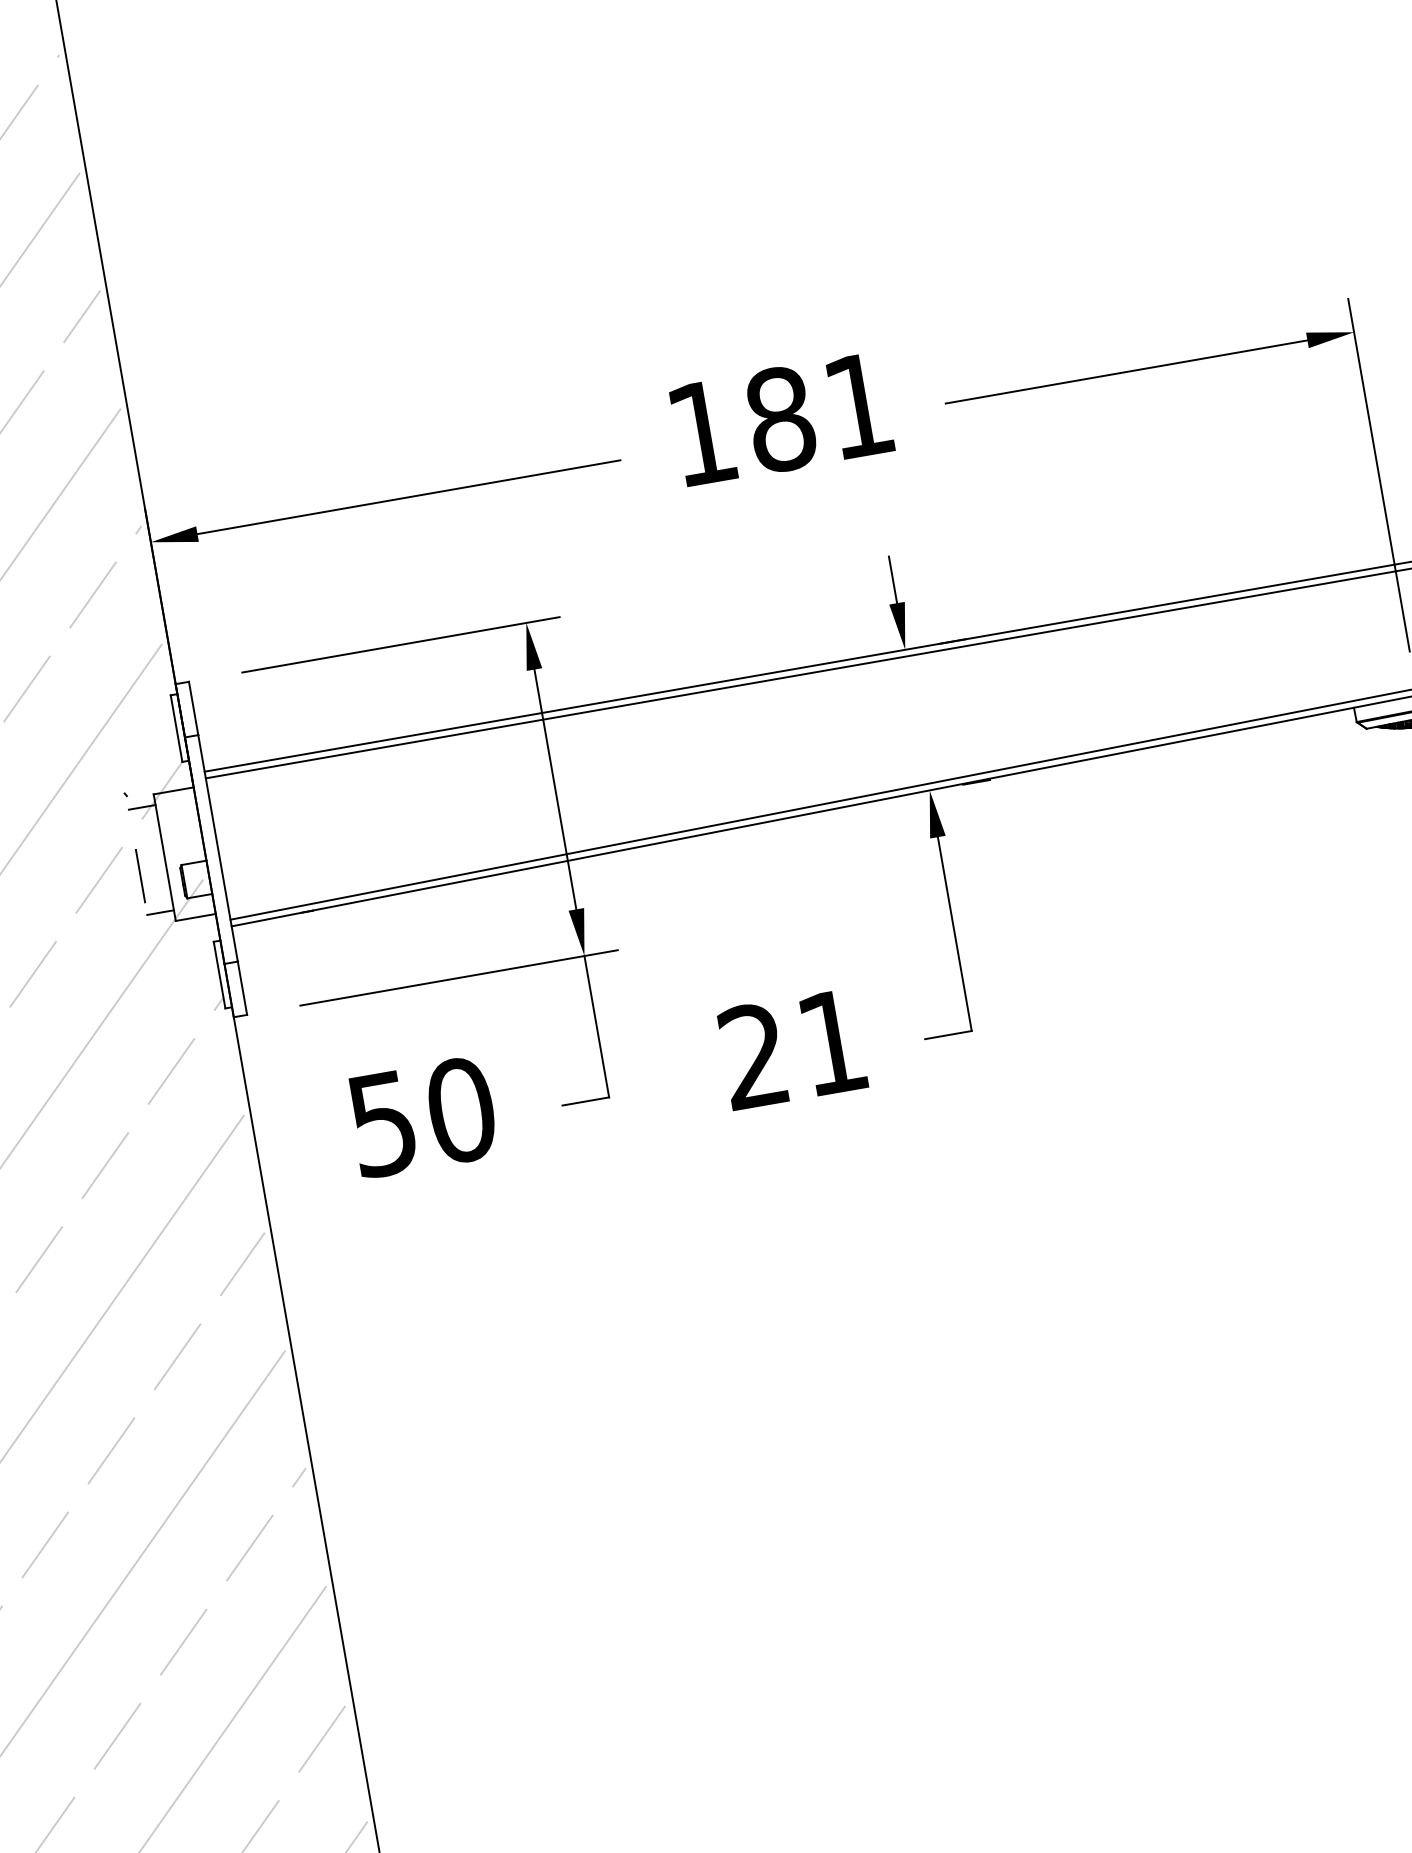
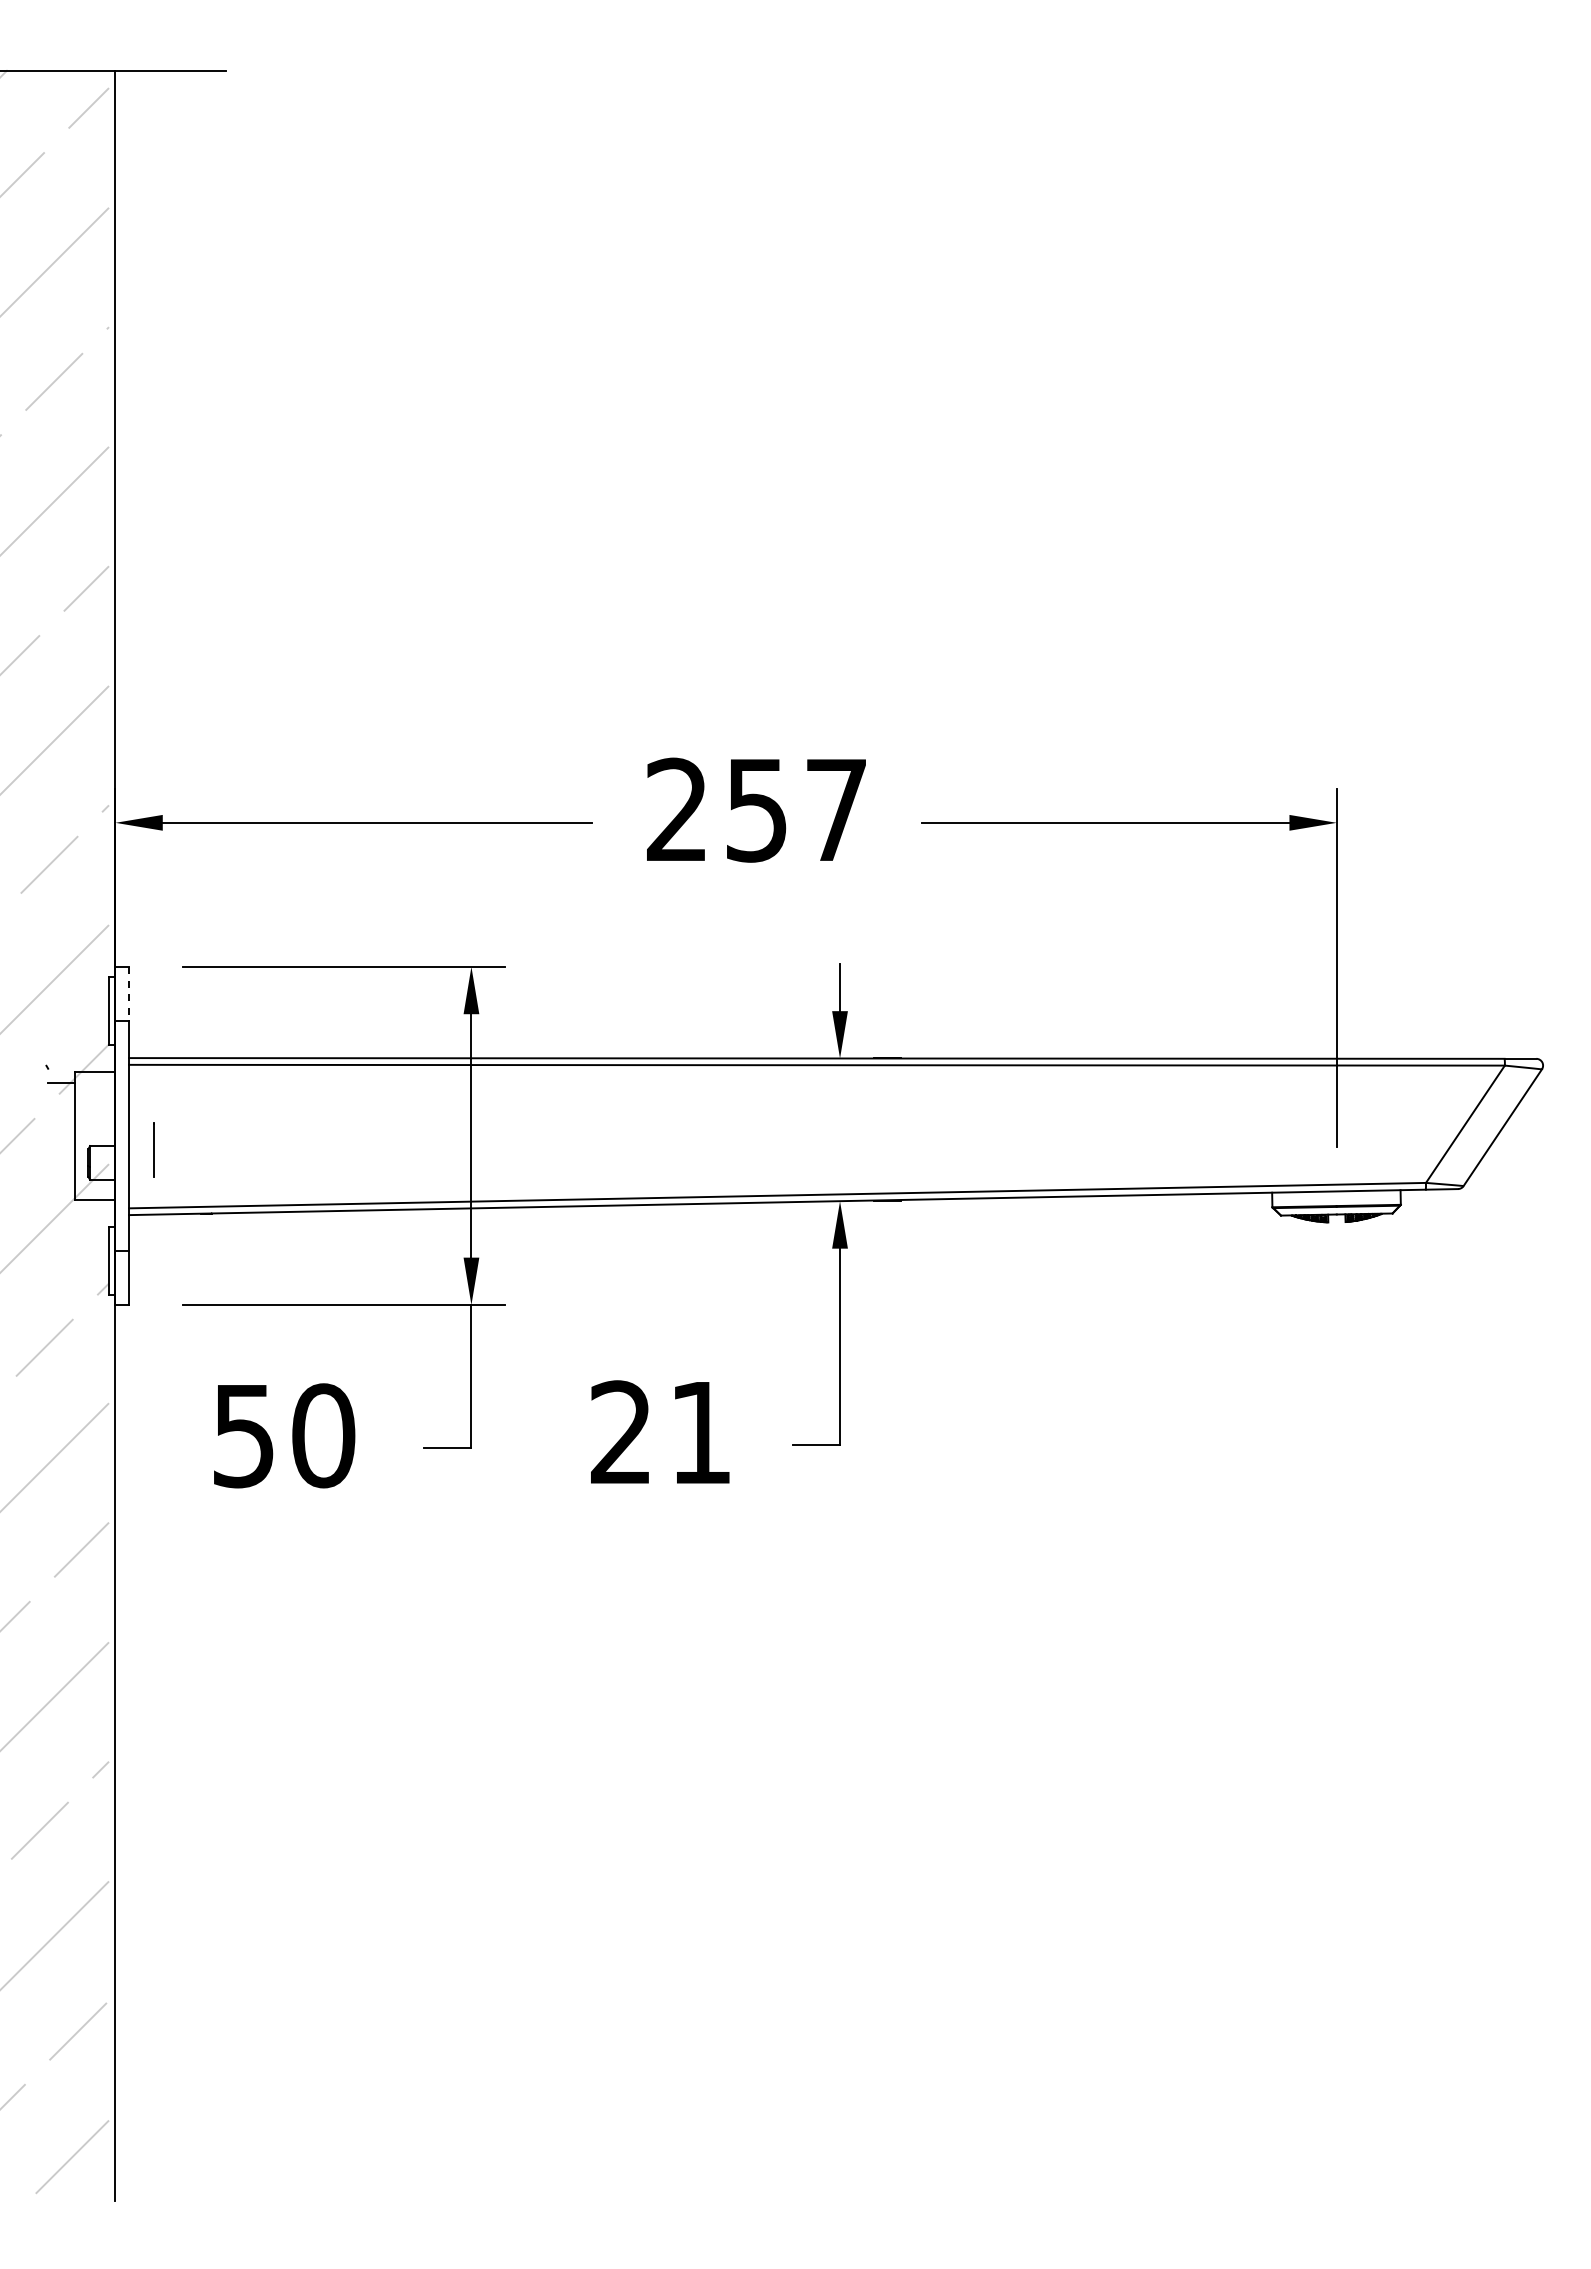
text: (780, 418) -> (756, 809), 181 -> 257
line: (193, 709) -> (128, 994), solid -> dashed
line: (140, 875) -> (153, 1149), moved
line: (159, 912) -> (60, 1189), removed

